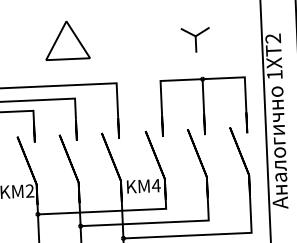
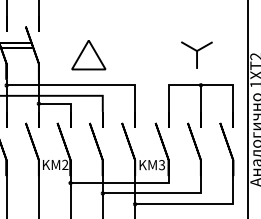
part: (195, 39) -> (196, 54), size x1.43
part: (66, 40) -> (88, 55), moved
text: (155, 186) -> (161, 165), KM4 -> KM3

